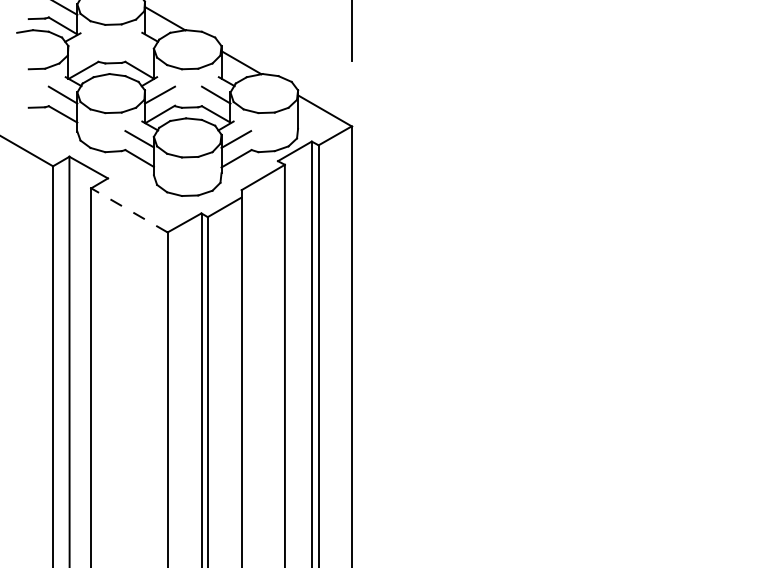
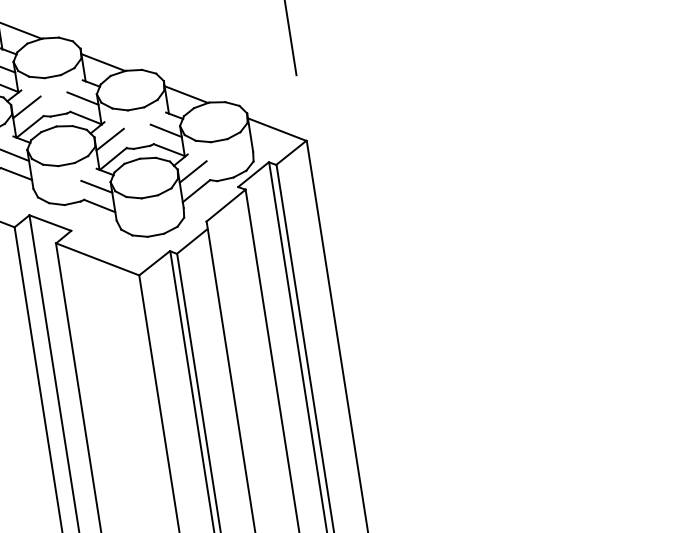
line: (83, 50) -> (26, 107), added
line: (139, 50) -> (82, 98), added
line: (128, 210) -> (96, 259), dashed -> solid

